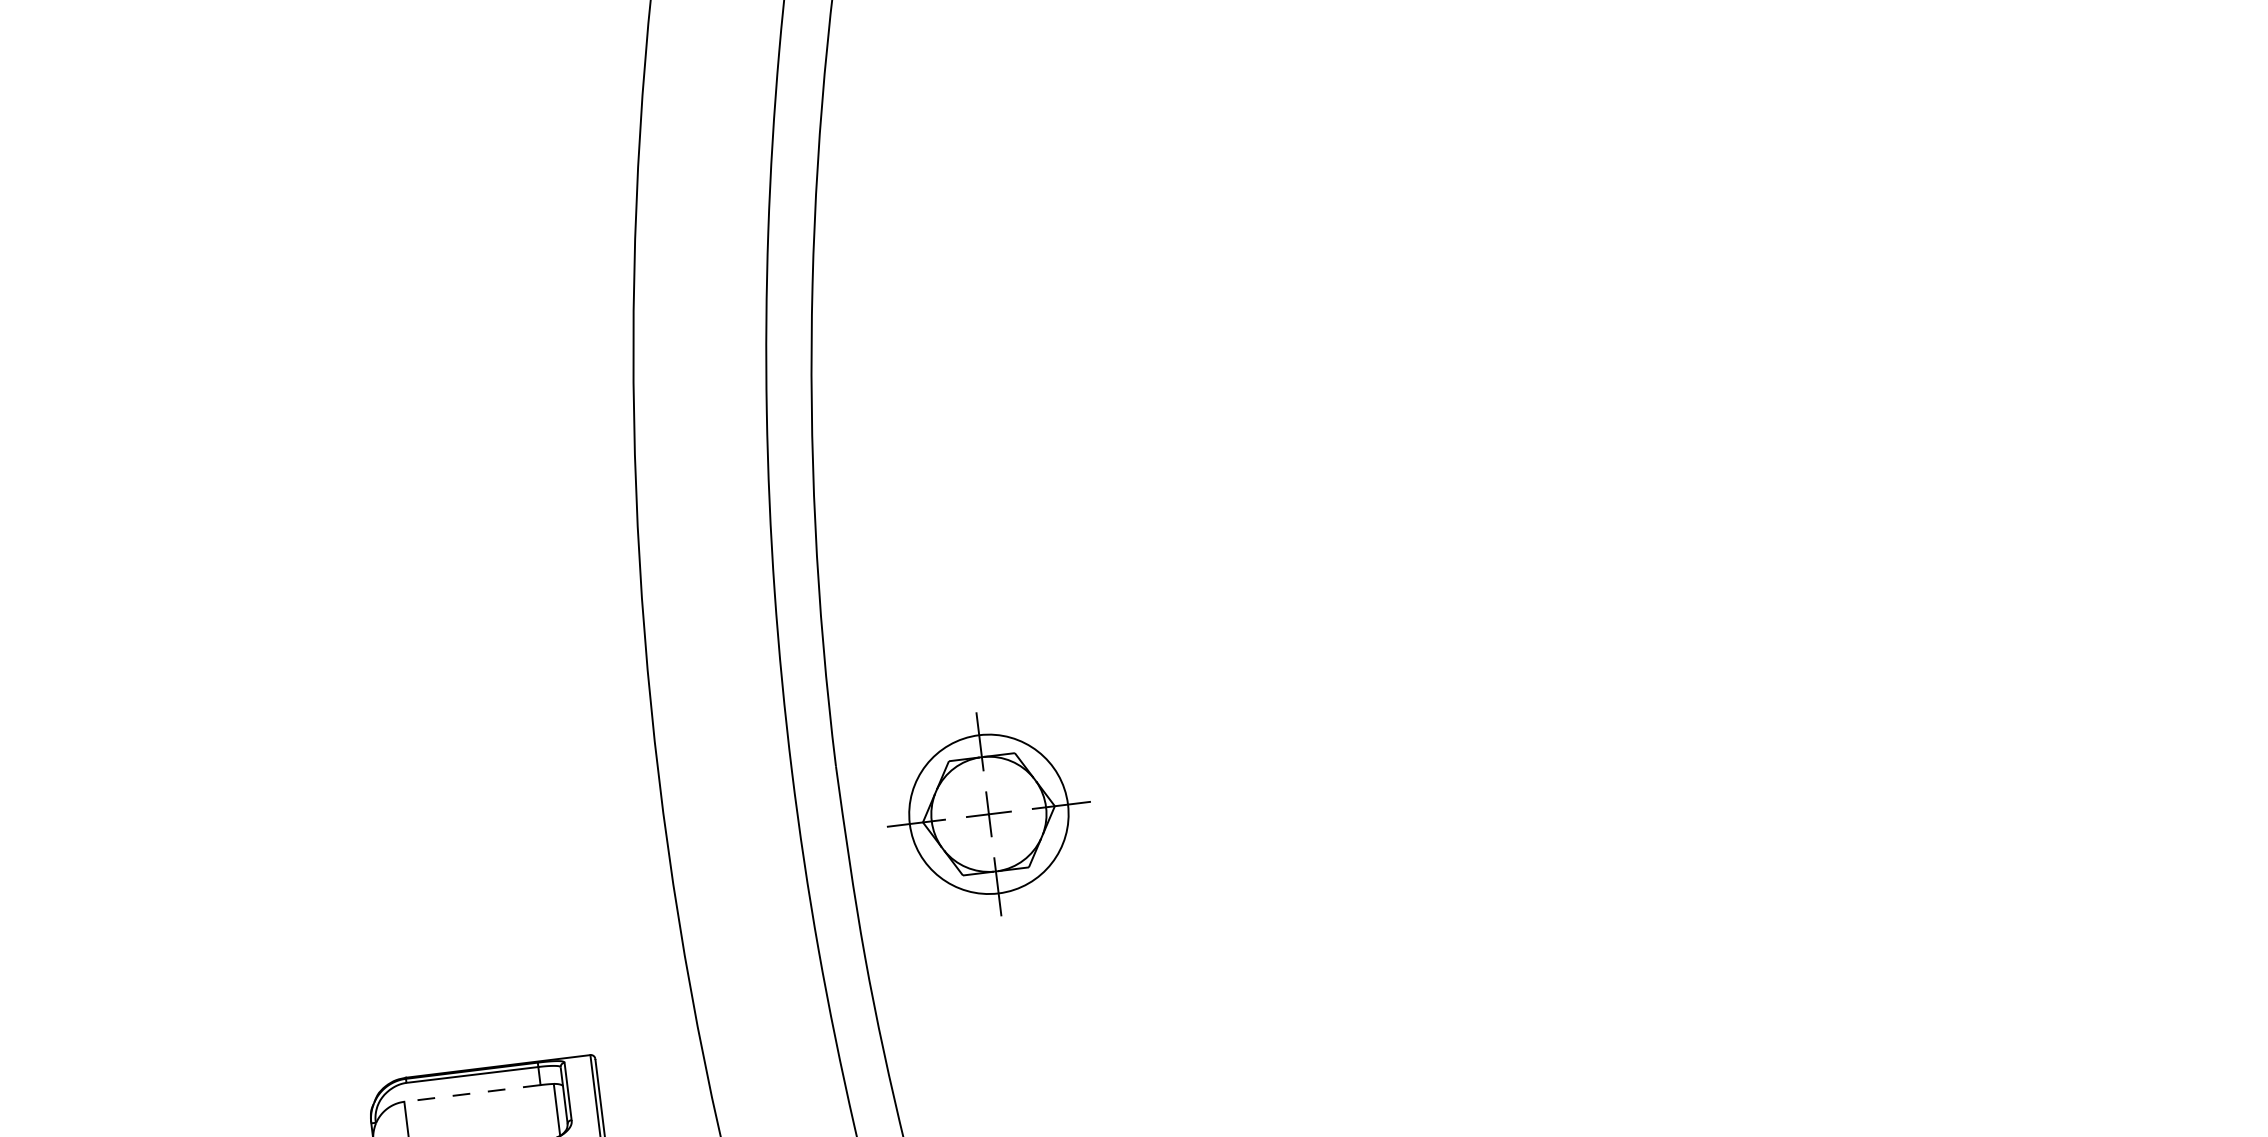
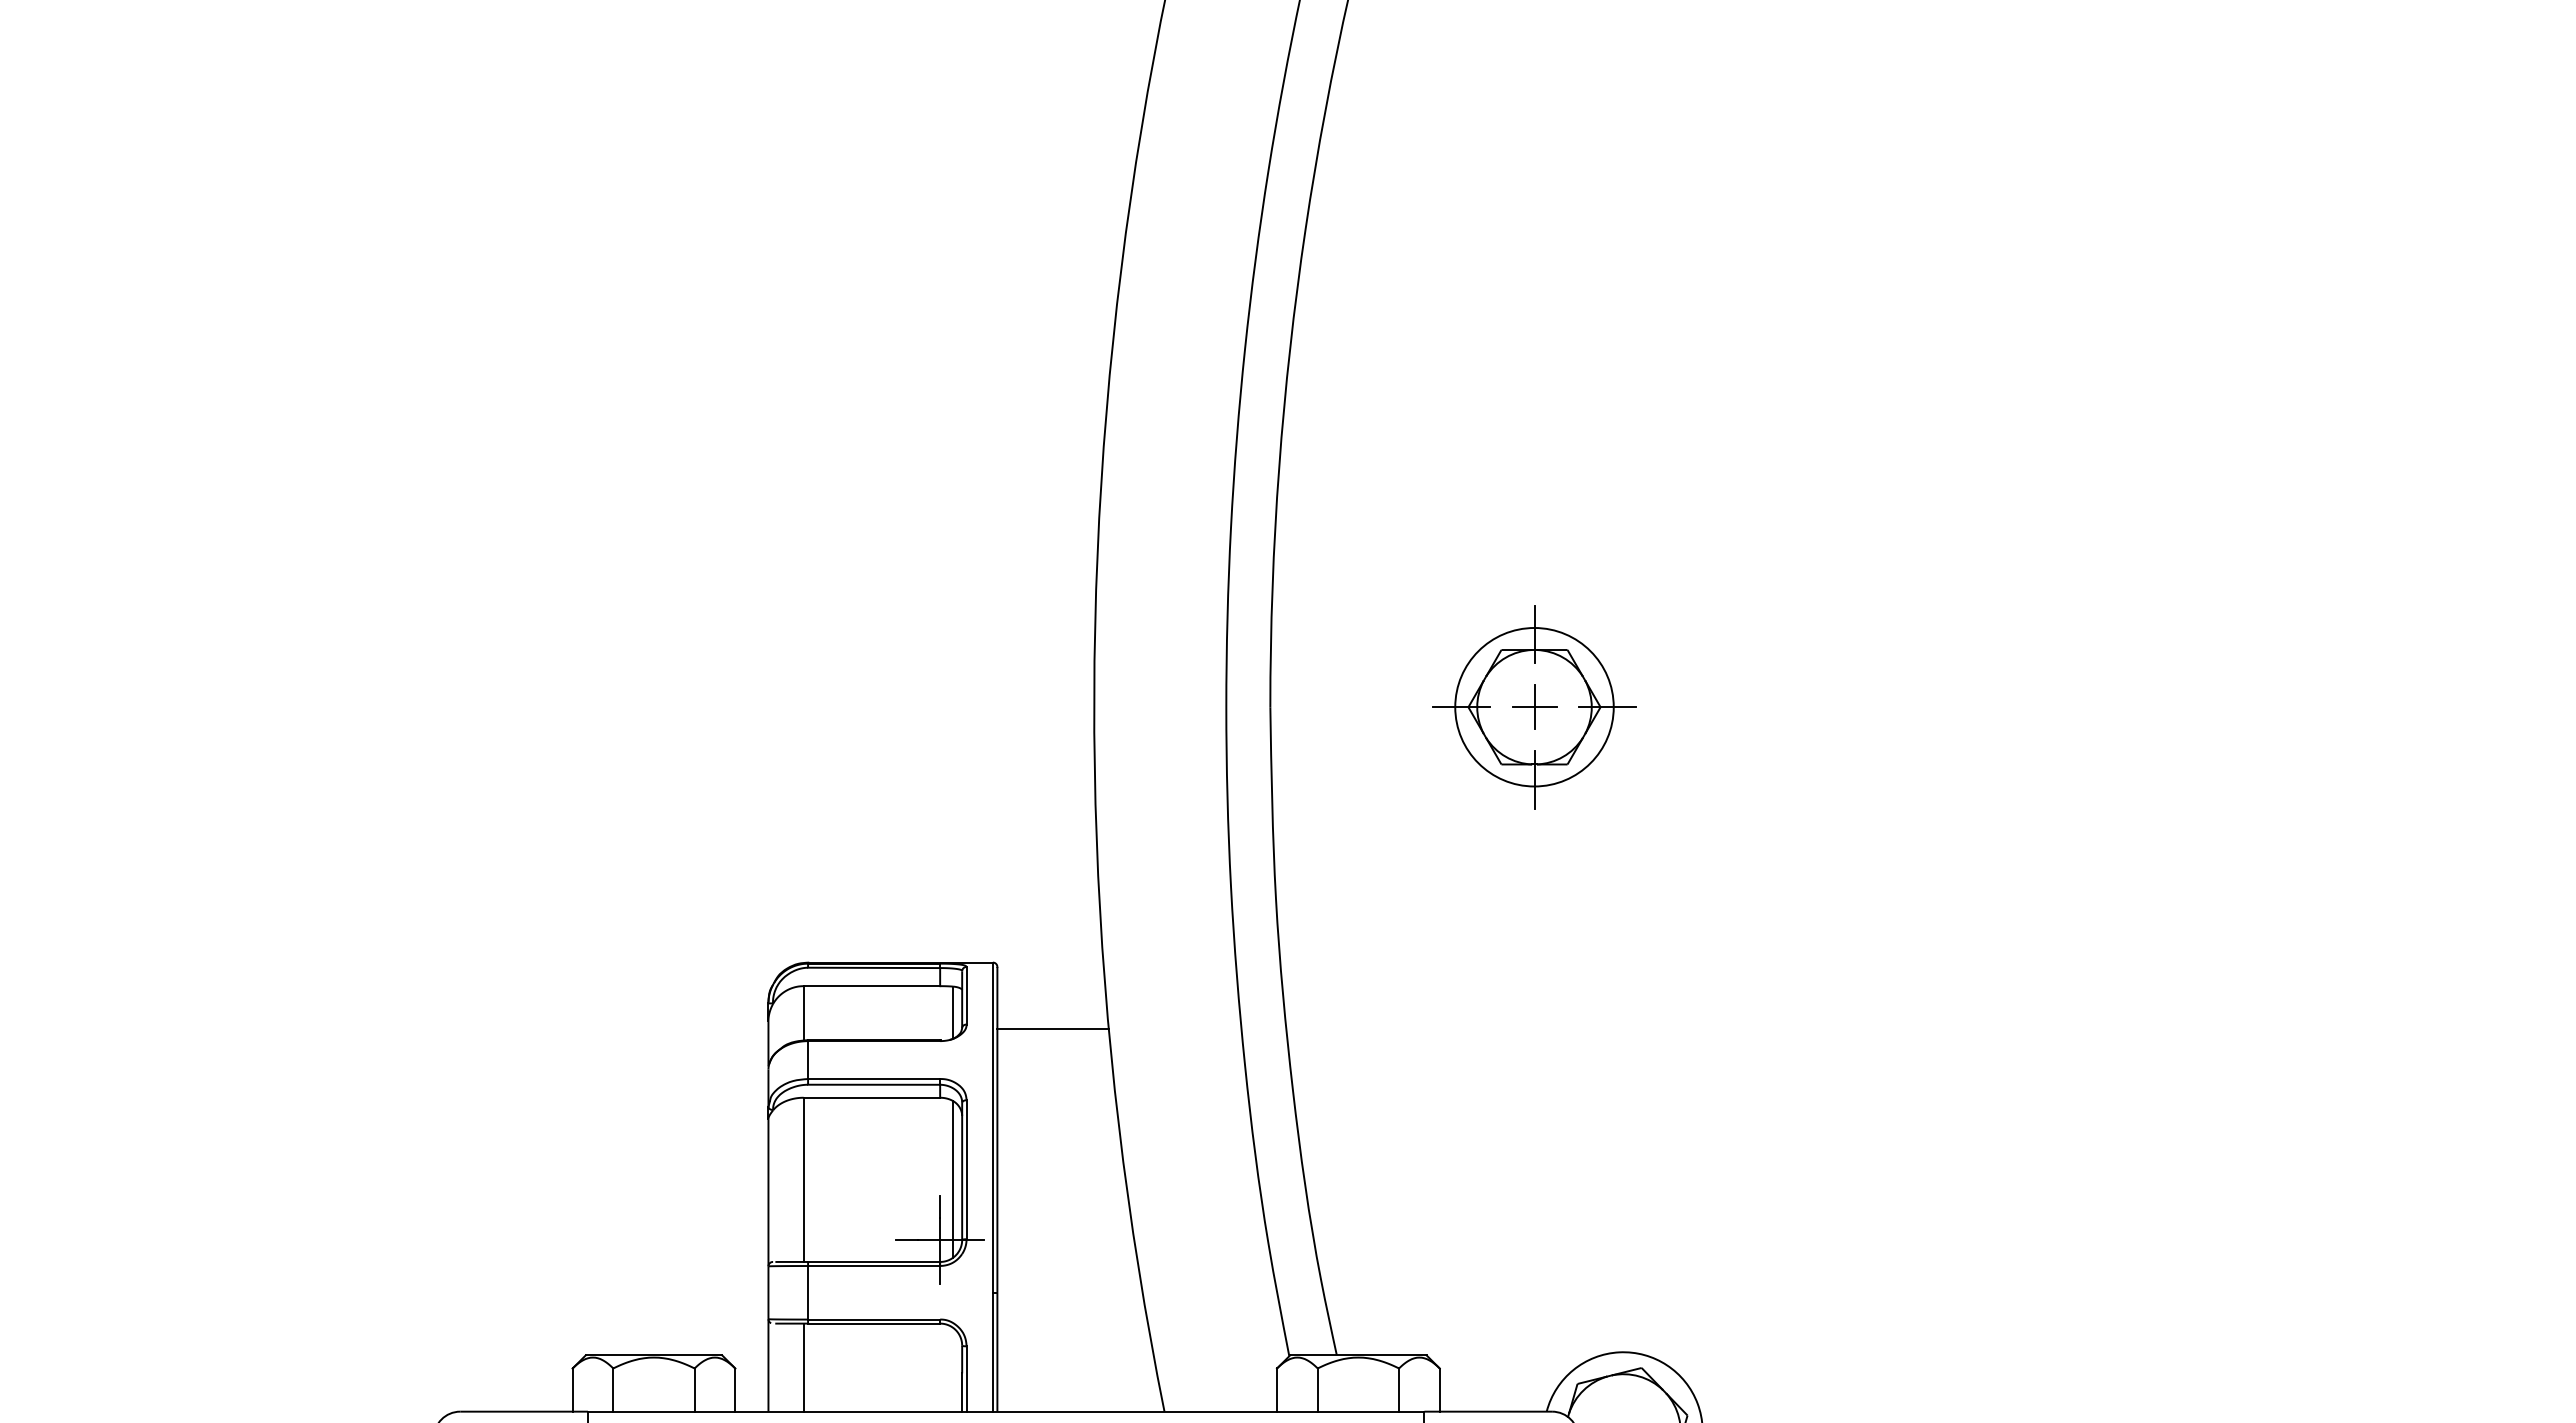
part: (988, 814) -> (1534, 707), moved
line: (472, 1093) -> (871, 986), dashed -> solid
line: (657, 1113) -> (1052, 1028), added

